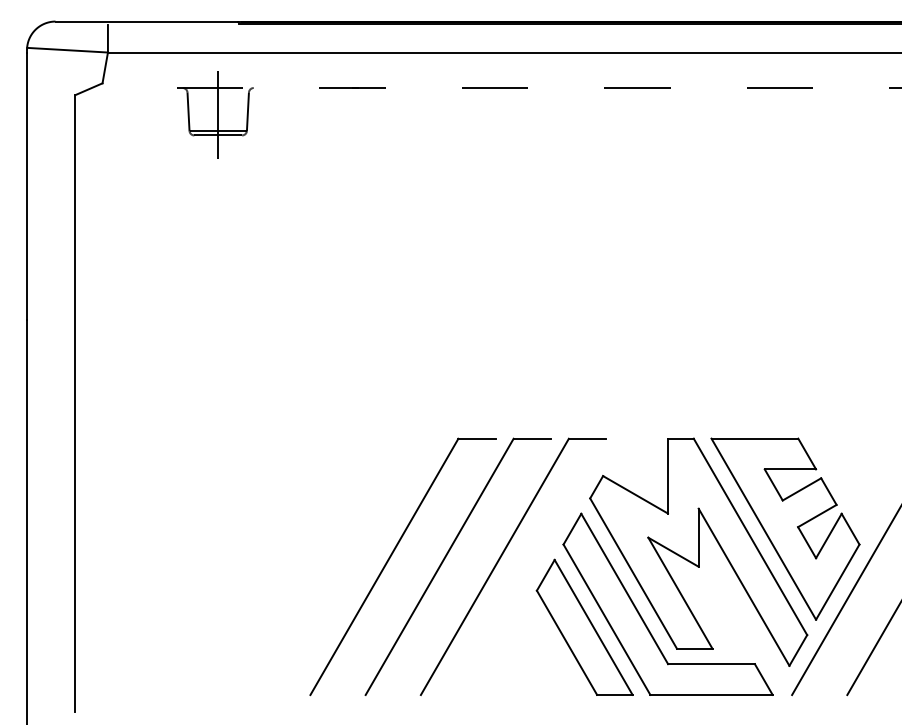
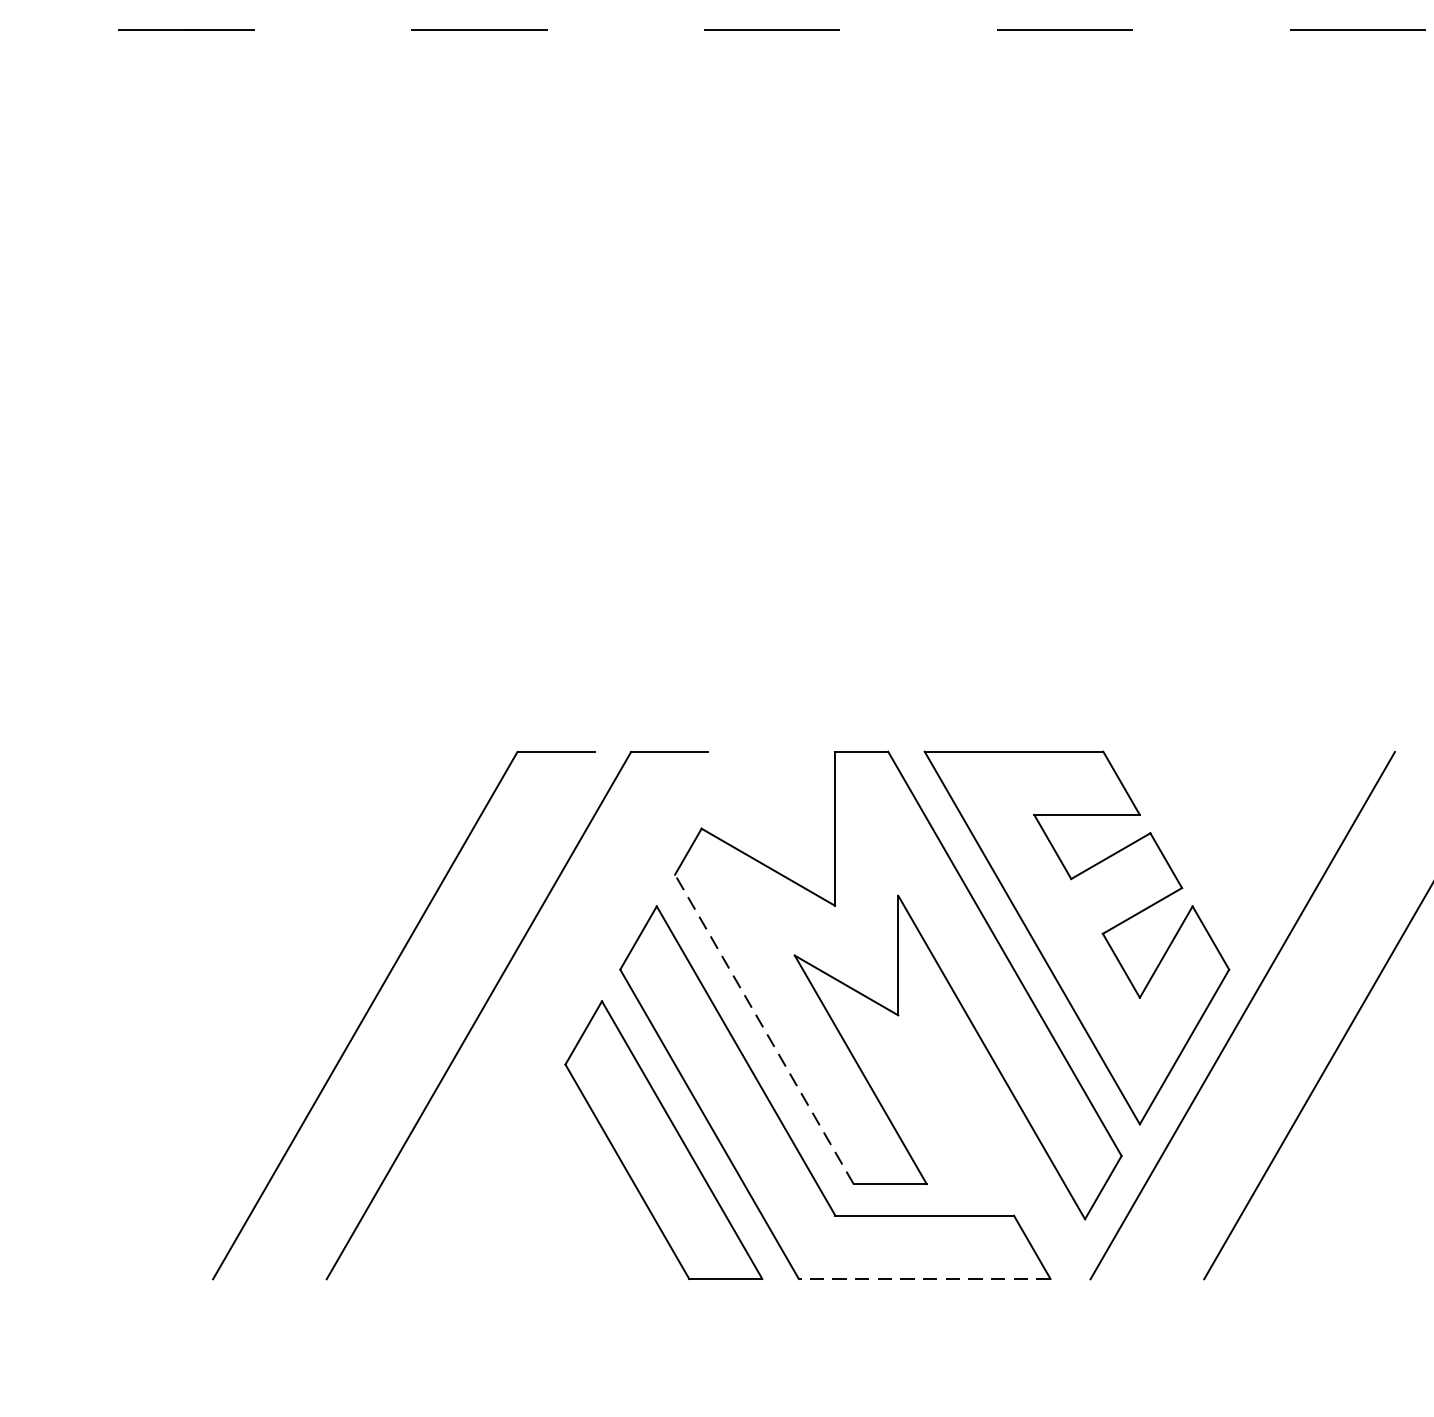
part: (389, 560) -> (262, 1002), removed
line: (633, 573) -> (764, 1029), solid -> dashed
line: (711, 694) -> (924, 1278), solid -> dashed

